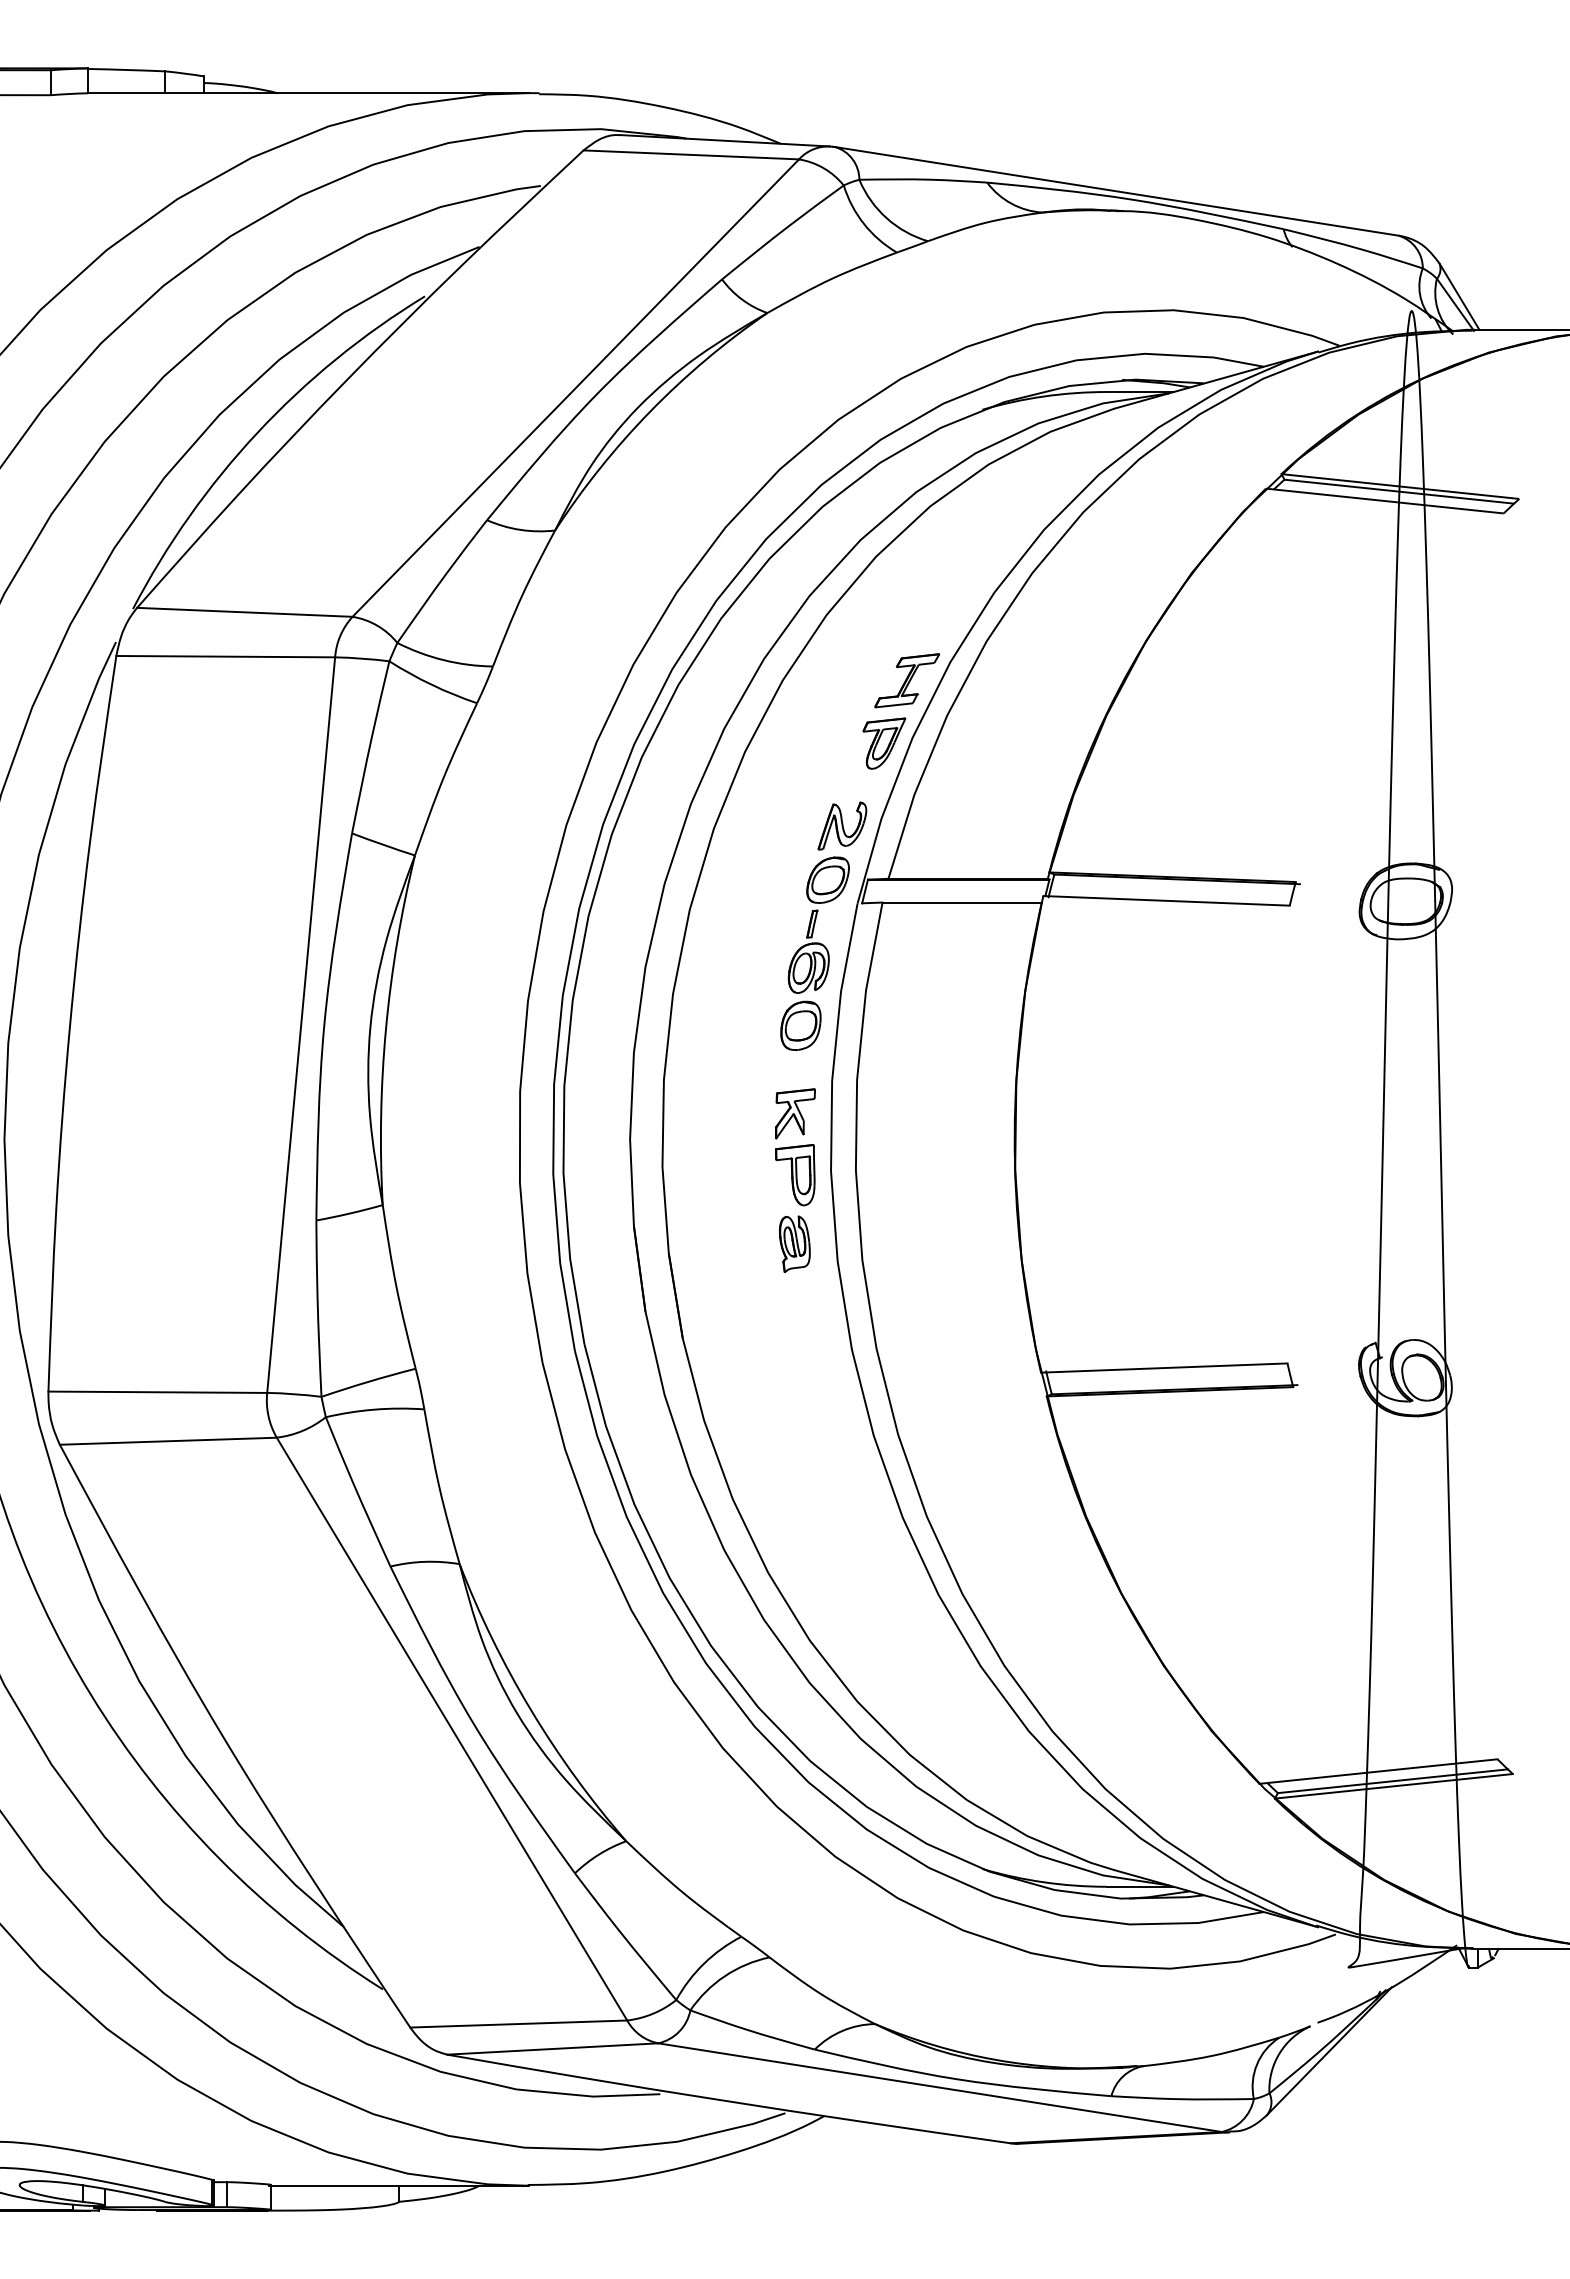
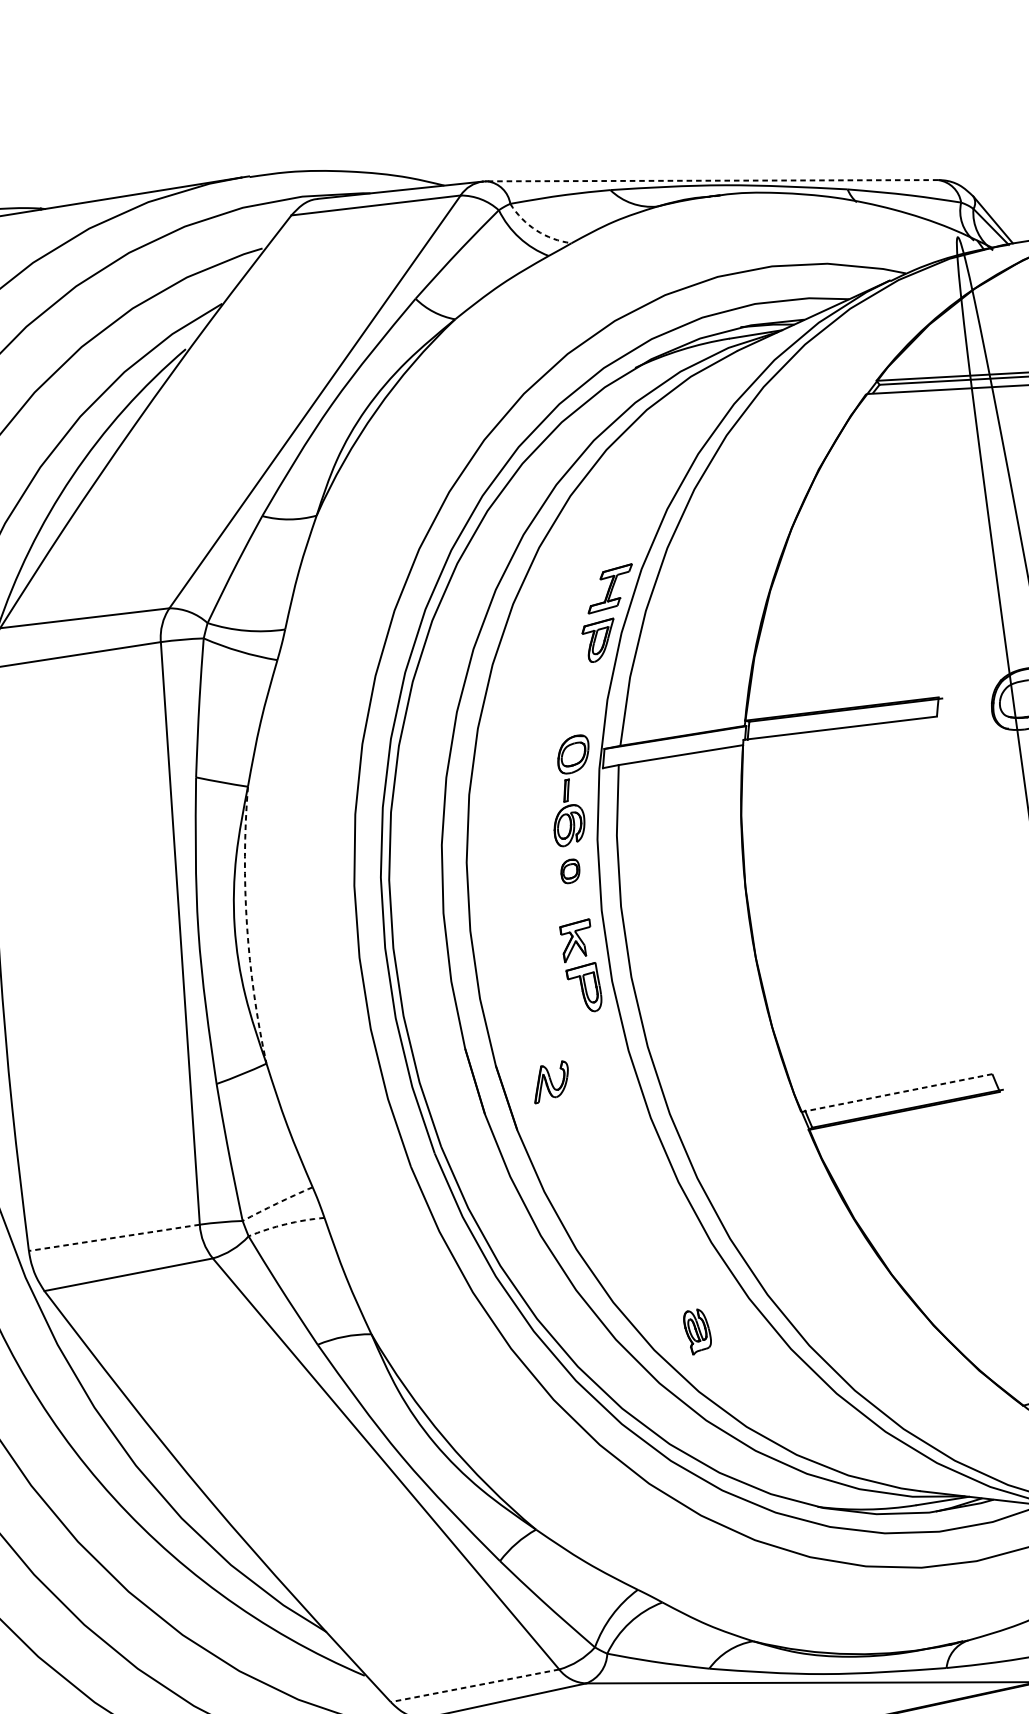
line: (1116, 191) -> (712, 180), solid -> dashed
arc: (886, 218) -> (536, 230), solid -> dashed
part: (842, 825) -> (550, 1081), moved
part: (800, 1025) -> (570, 871), size x0.6
arc: (385, 1029) -> (246, 926), solid -> dashed
part: (794, 1243) -> (697, 1331), moved
line: (1164, 1368) -> (897, 1093), solid -> dashed
arc: (368, 1381) -> (277, 1203), solid -> dashed
line: (157, 1392) -> (114, 1238), solid -> dashed
arc: (374, 1409) -> (285, 1224), solid -> dashed
line: (518, 2024) -> (474, 1686), solid -> dashed

